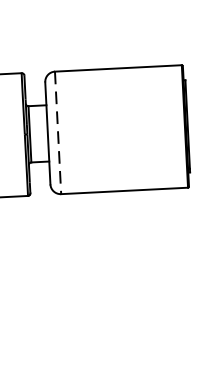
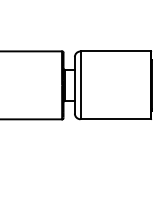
line: (58, 133) -> (80, 85), dashed -> solid

